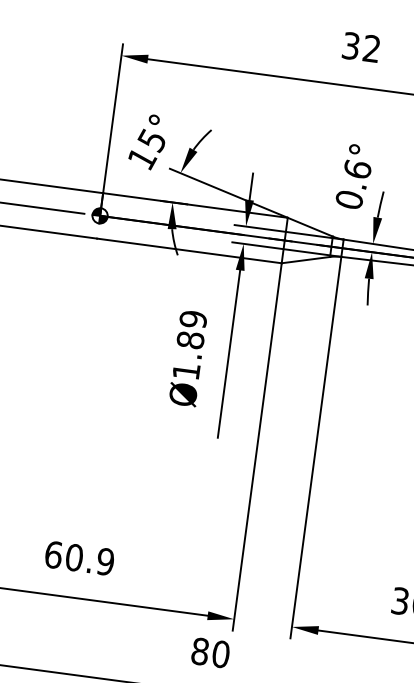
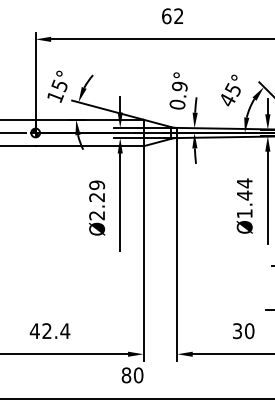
text: (350, 46) -> (166, 16), 32 -> 62
text: (356, 169) -> (179, 86), 0.6° -> 0.9°
text: (189, 355) -> (97, 206), Ø1.89 -> Ø2.29
text: (78, 558) -> (49, 331), 60.9 -> 42.4

